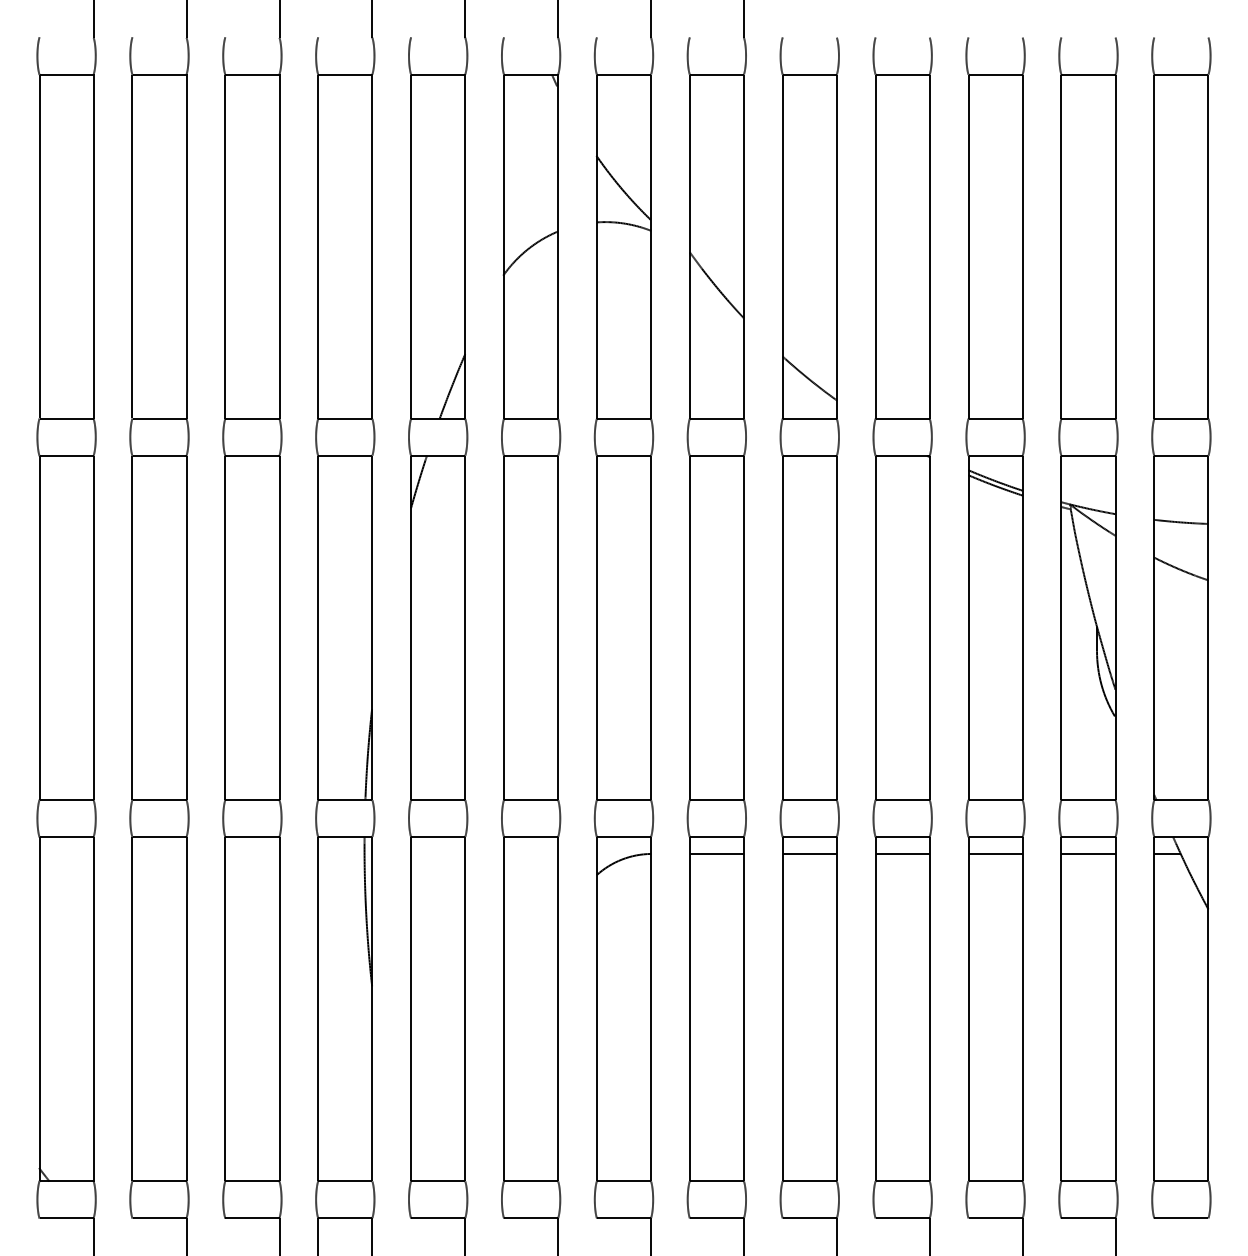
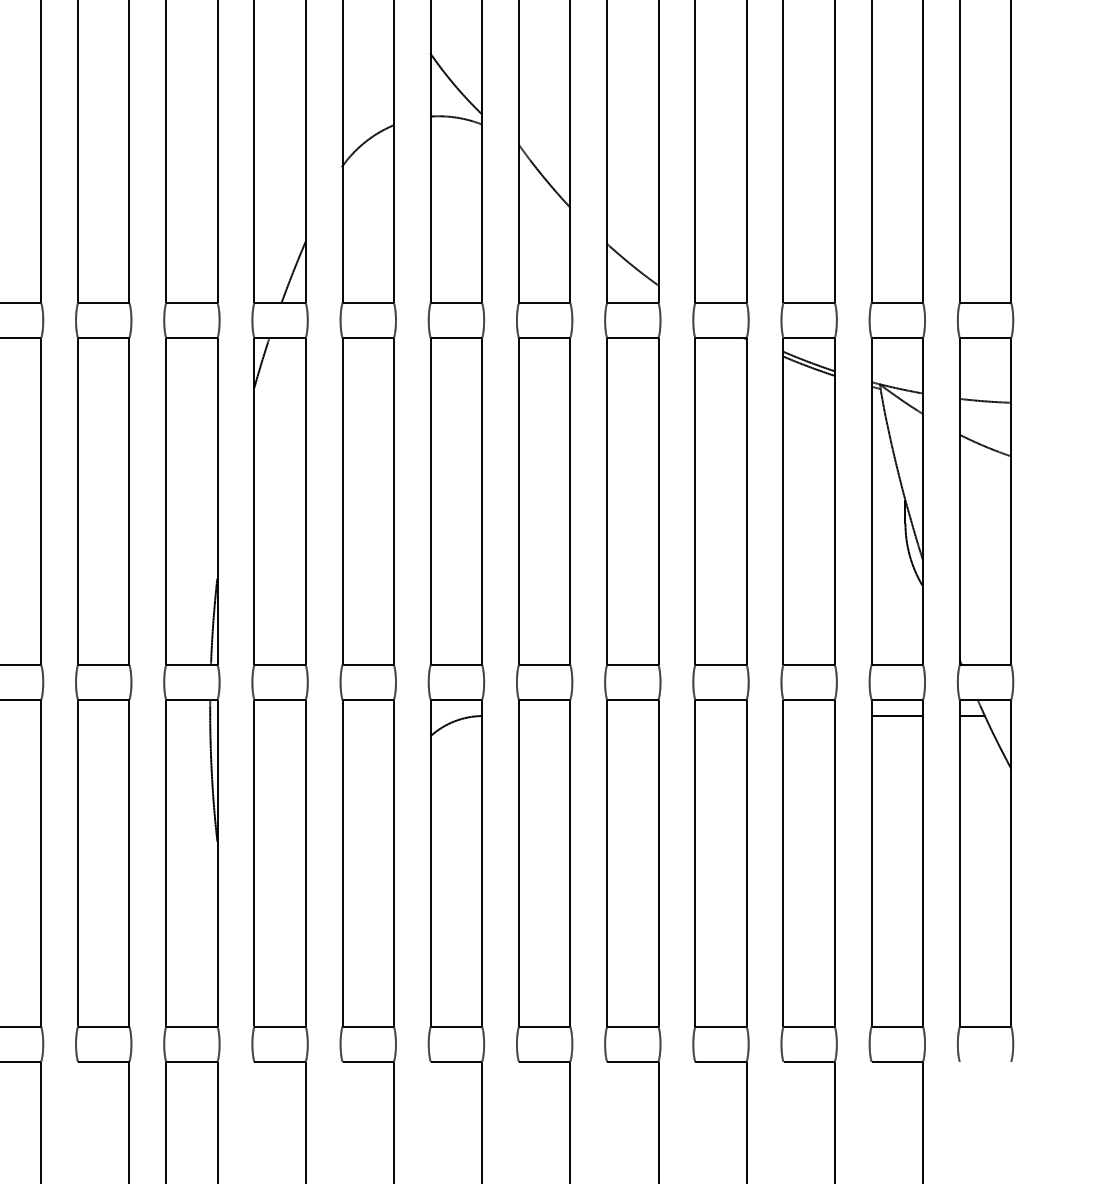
line: (716, 853) -> (544, 715), removed
line: (809, 853) -> (632, 715), removed
line: (902, 853) -> (720, 715), removed
line: (995, 853) -> (809, 715), removed
line: (1181, 1218) -> (985, 1062), removed

